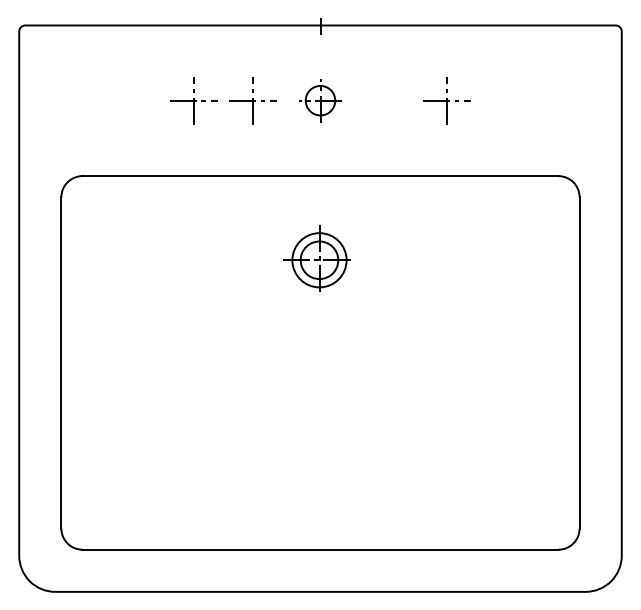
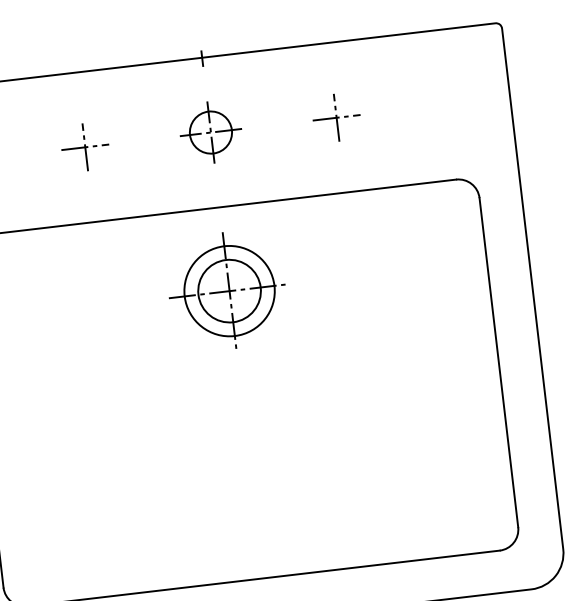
part: (252, 100) -> (143, 140), removed
part: (320, 100) -> (210, 132), size x1.43
part: (317, 259) -> (226, 290), size x1.67

